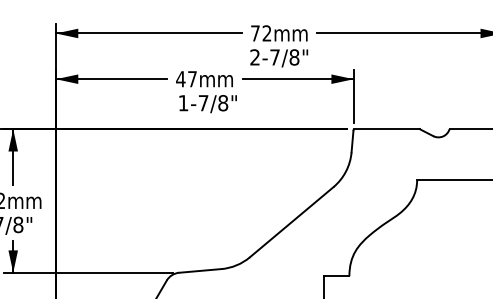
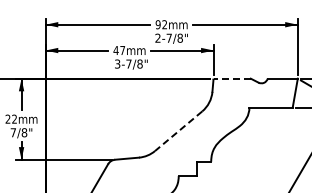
text: (254, 33) -> (157, 24), 72 -> 92
text: (183, 102) -> (117, 63), 1-7/8" -> 3-7/8"
line: (387, 128) -> (232, 78), solid -> dashed
line: (291, 222) -> (178, 131), solid -> dashed

